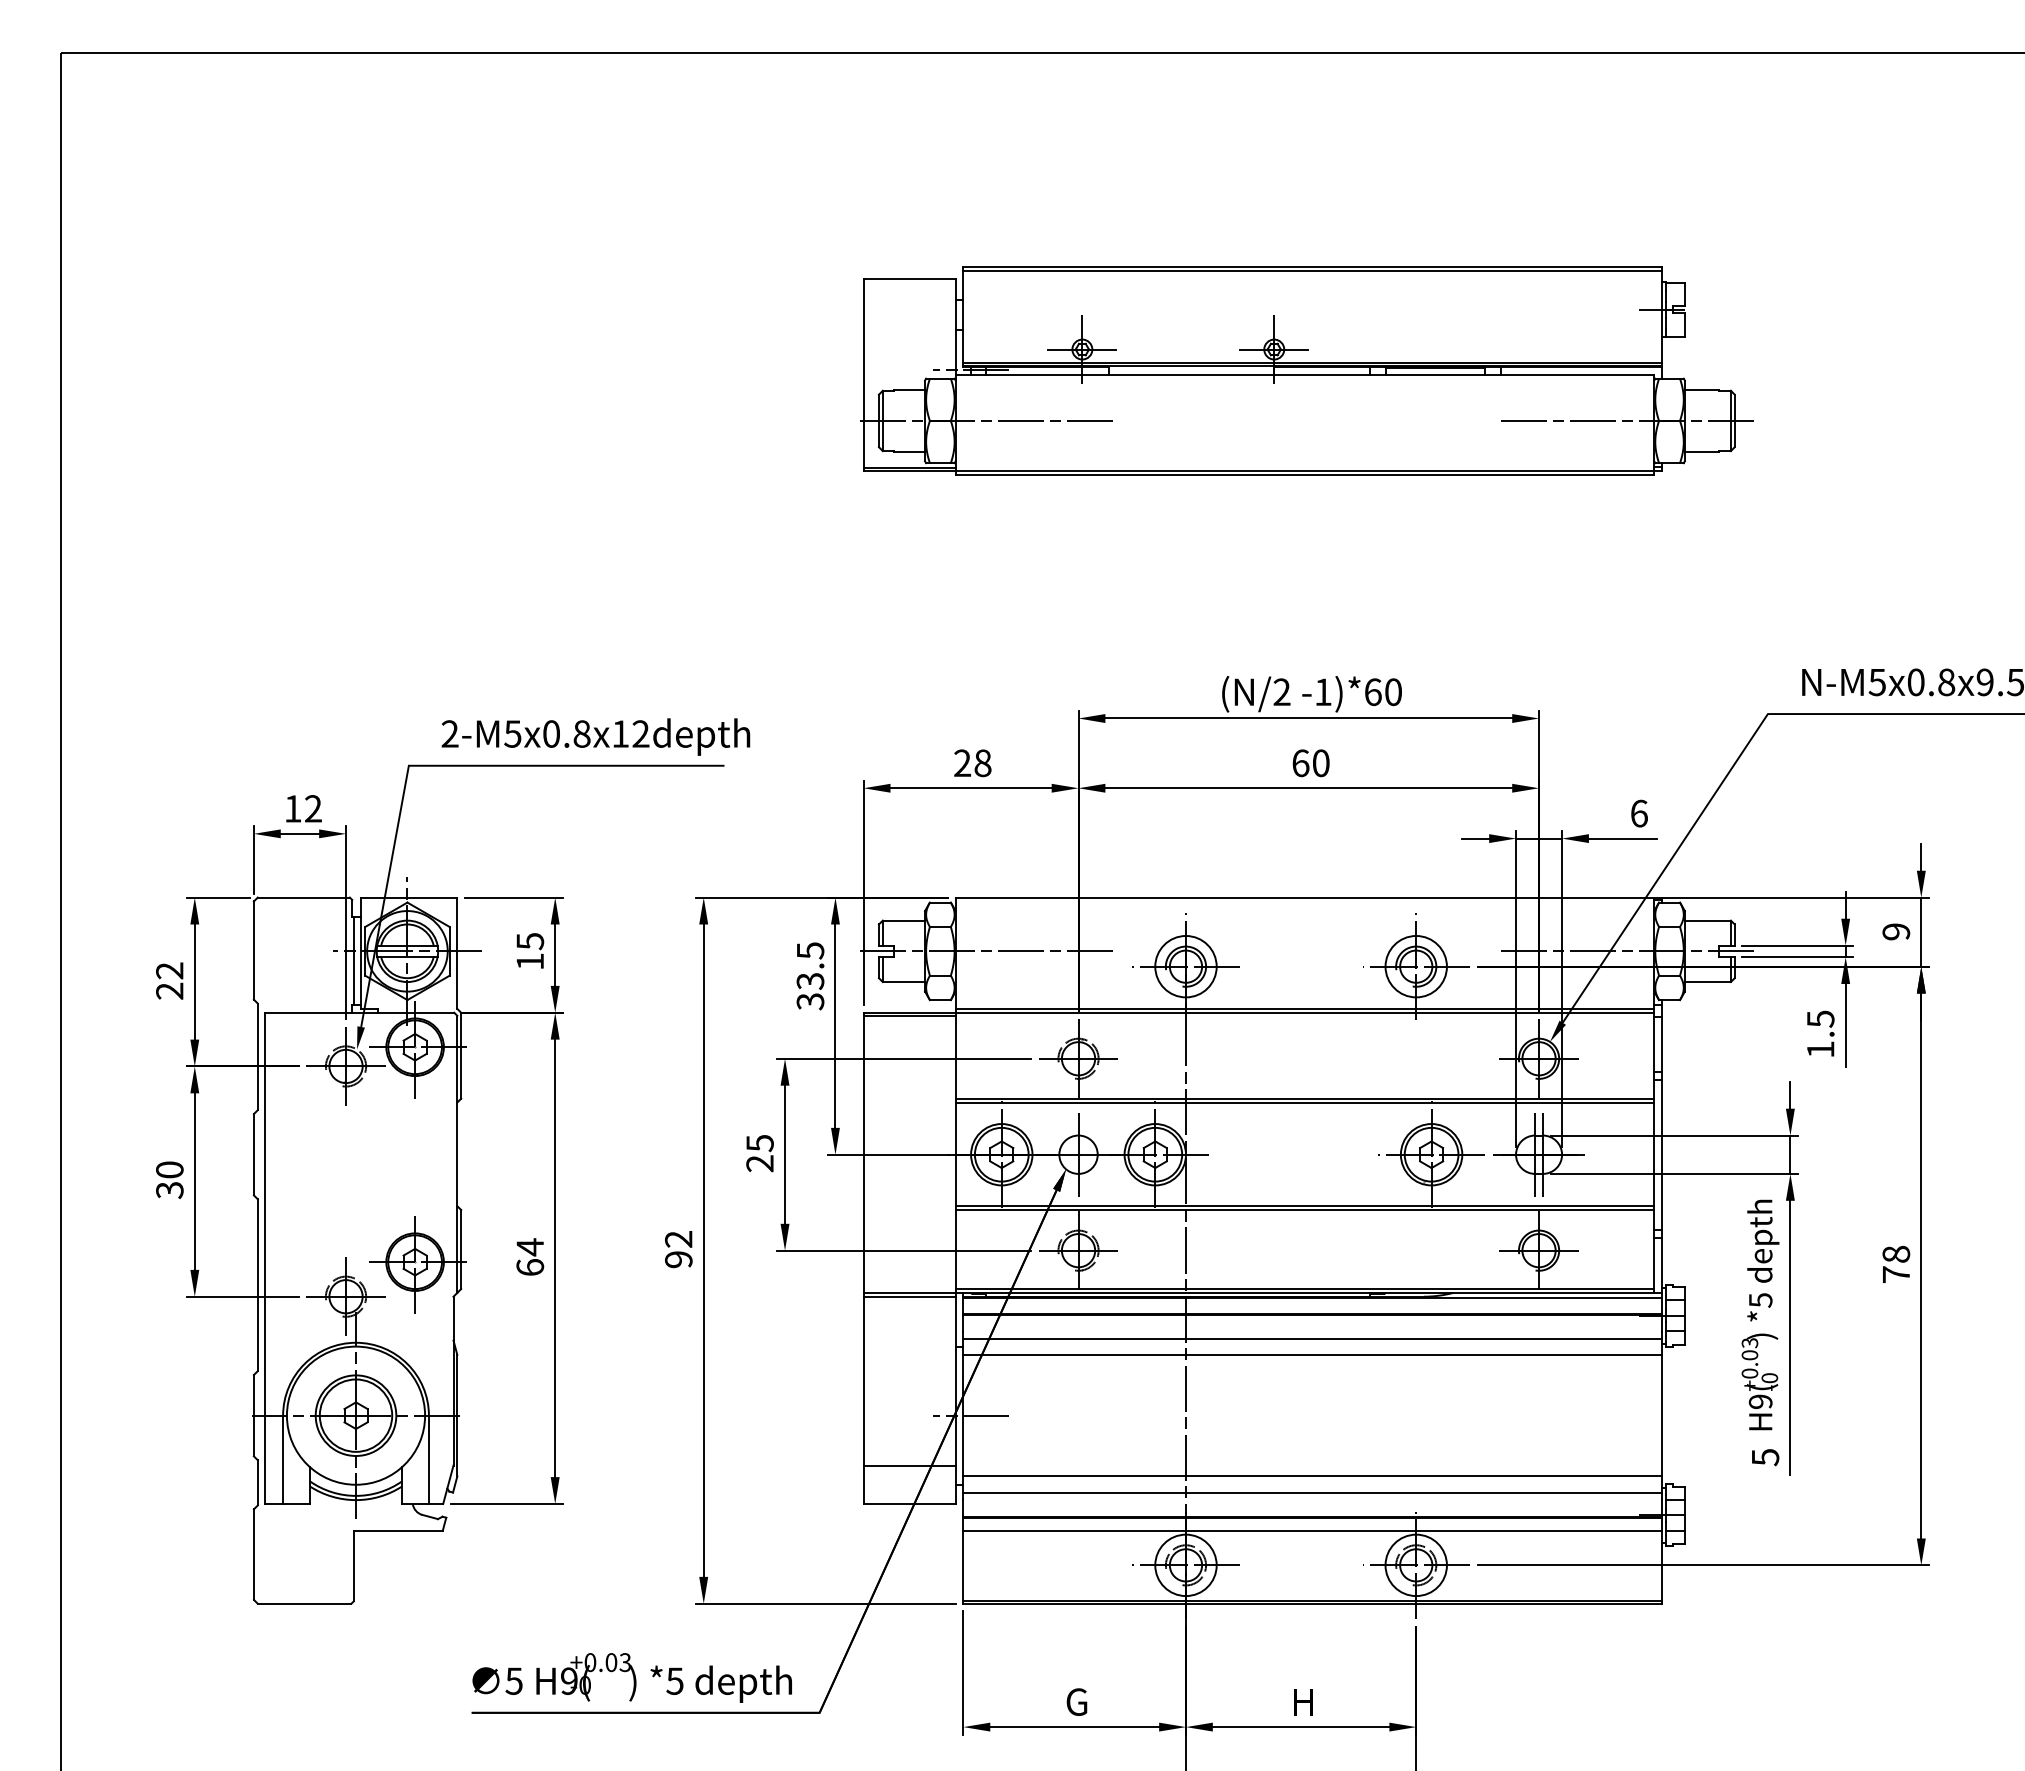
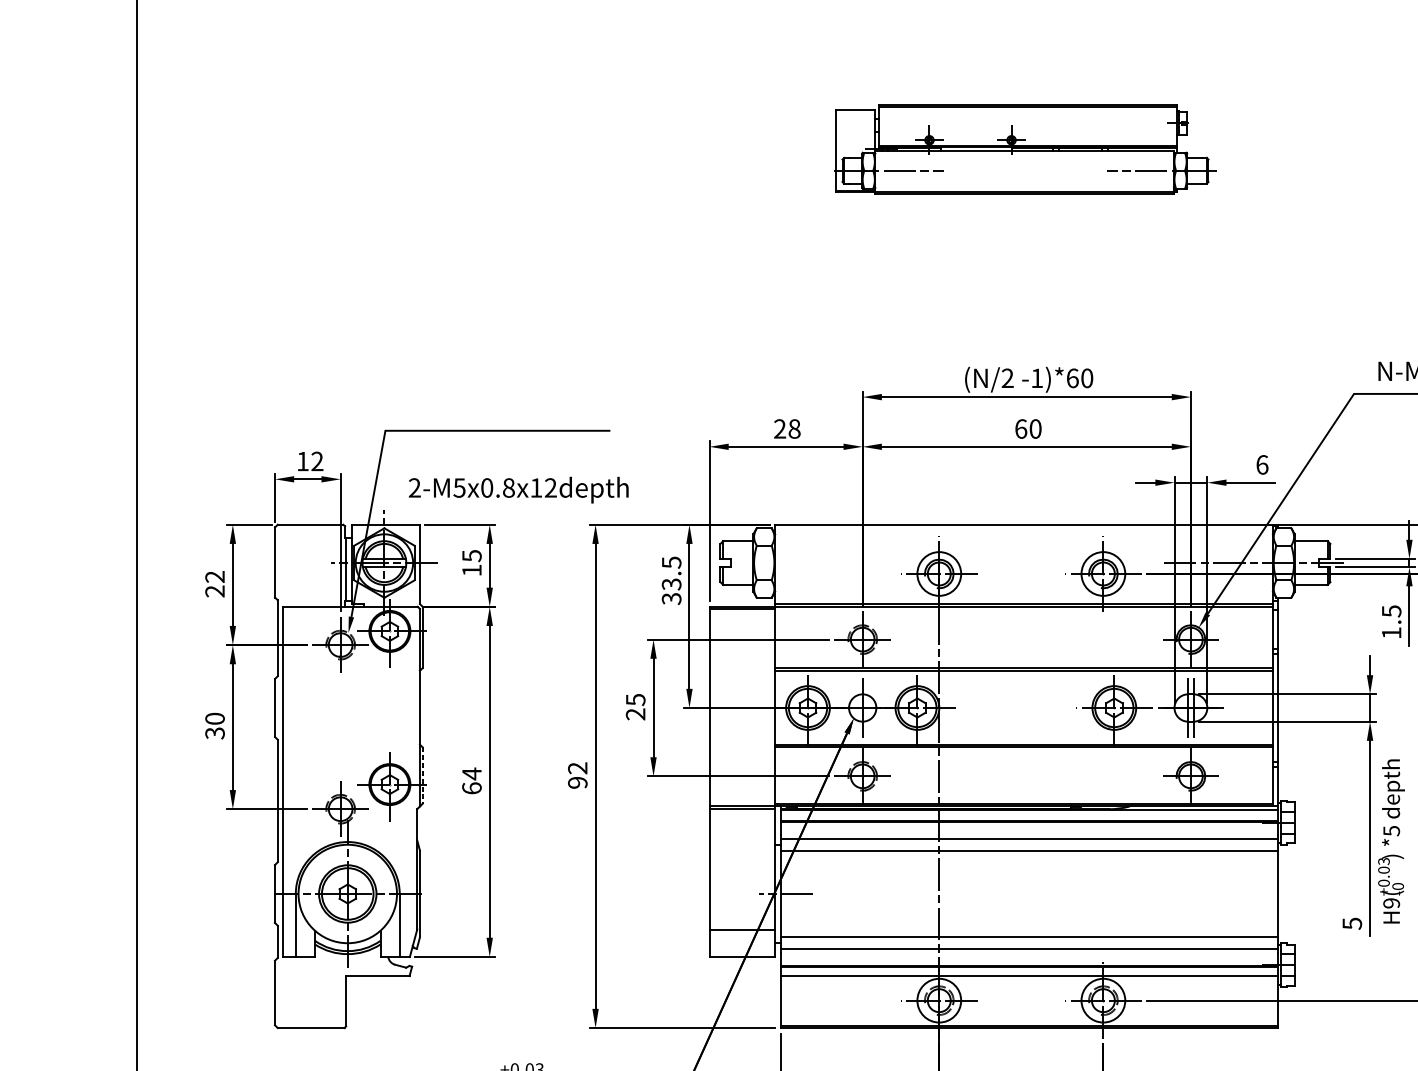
part: (1306, 370) -> (1025, 149), size x0.6
text: (595, 736) -> (518, 489), moved
line: (987, 951) -> (797, 563), removed
line: (461, 1249) -> (422, 775), solid -> dashed
text: (1760, 1314) -> (1391, 841), moved

